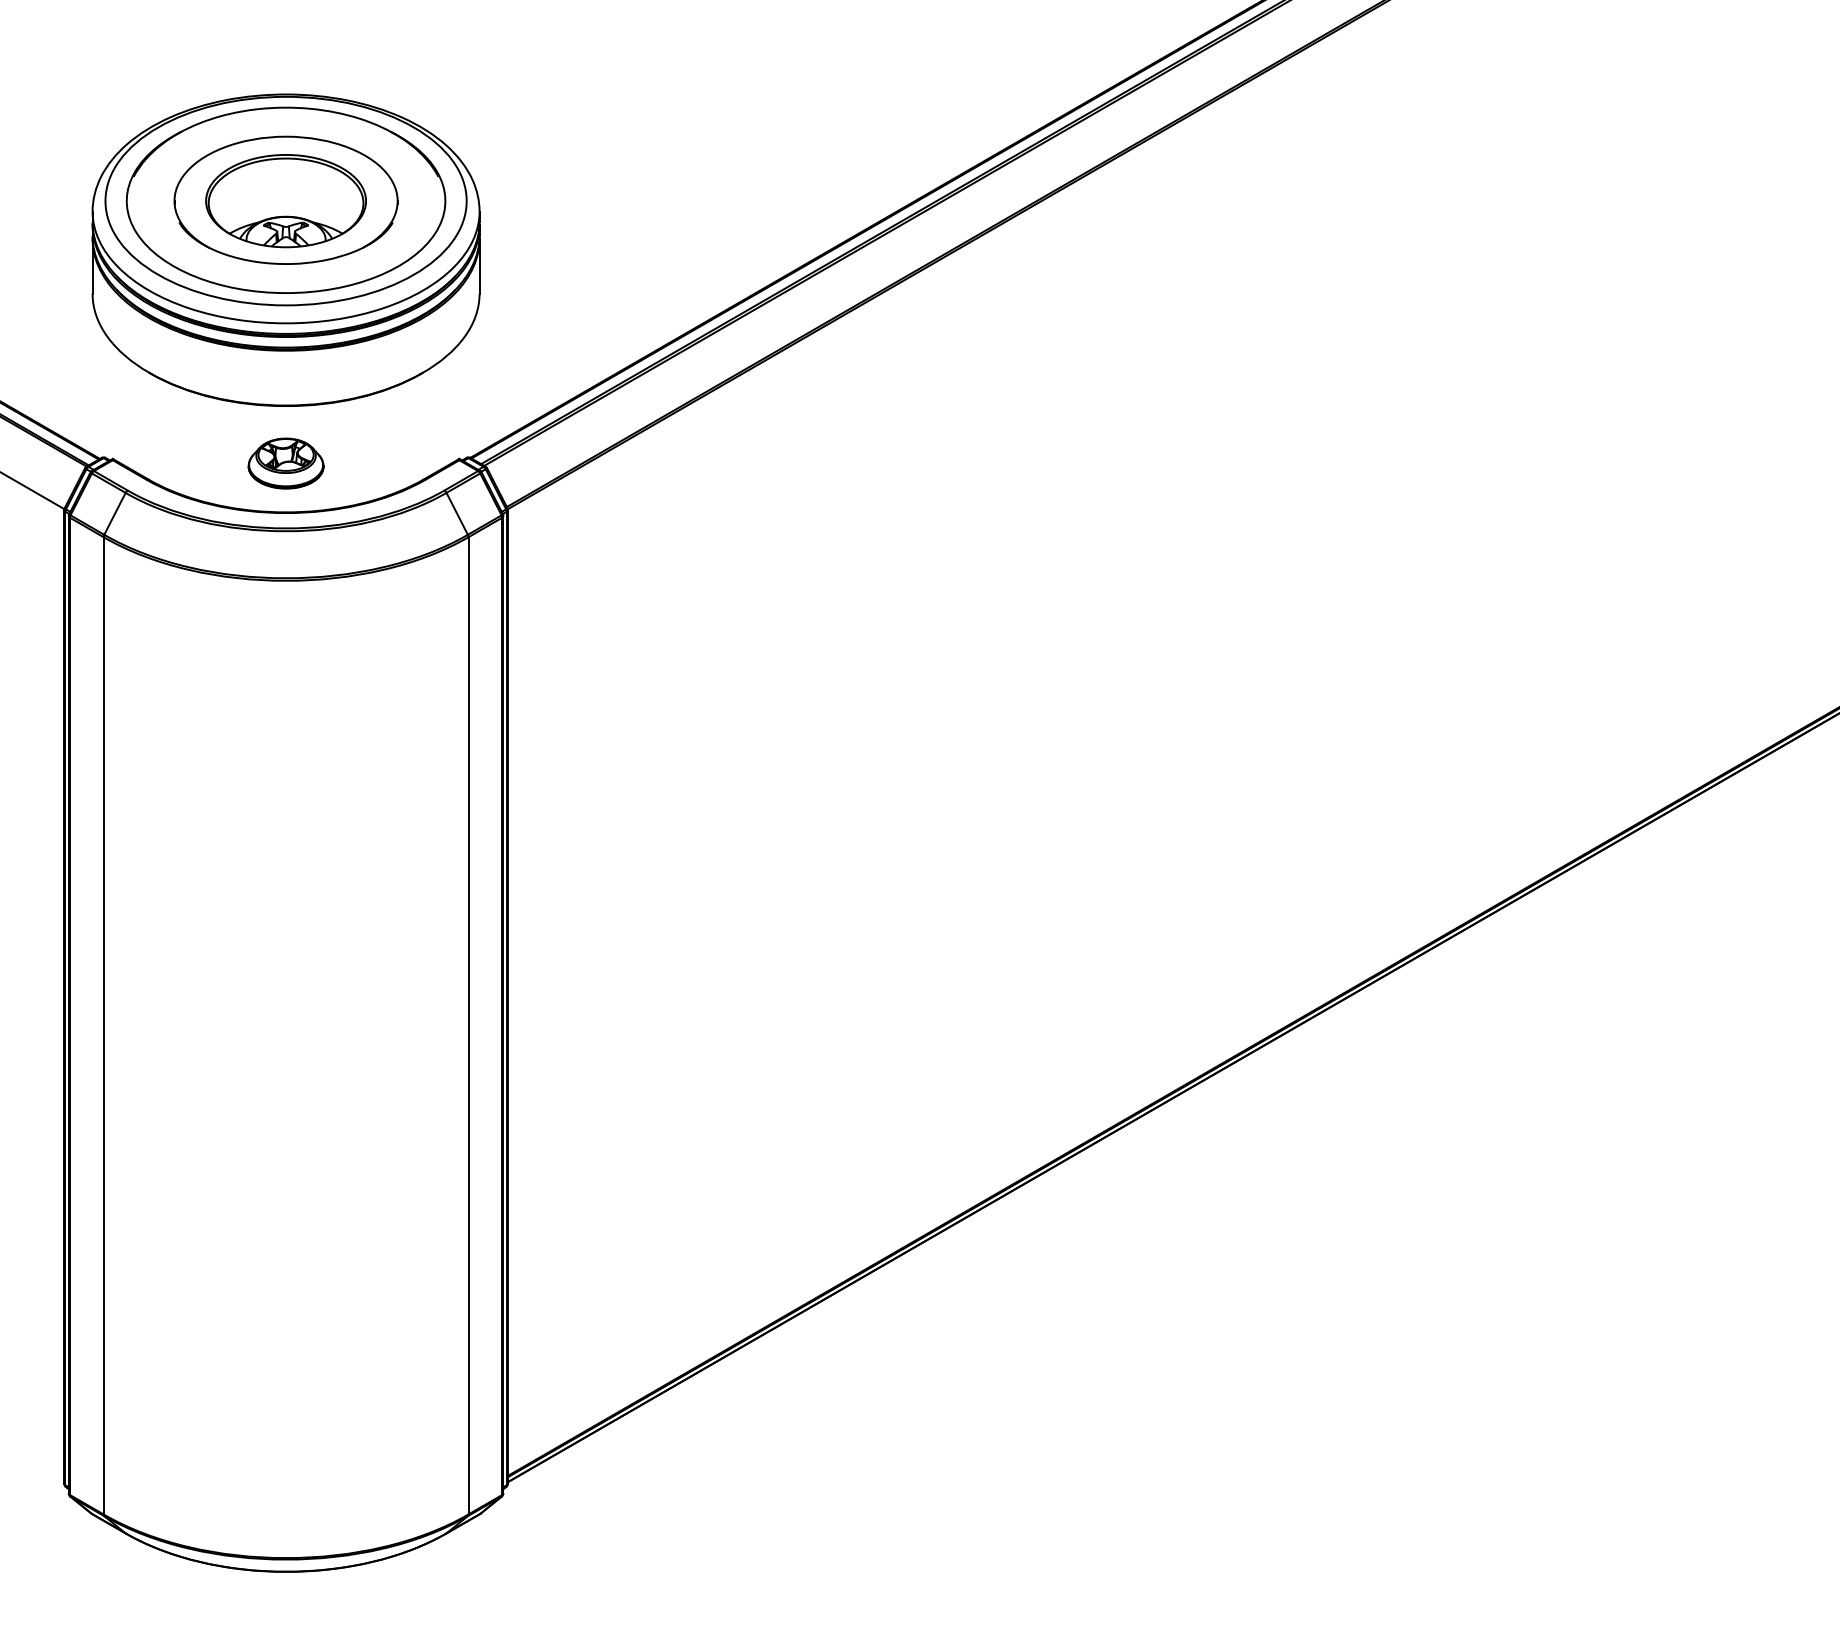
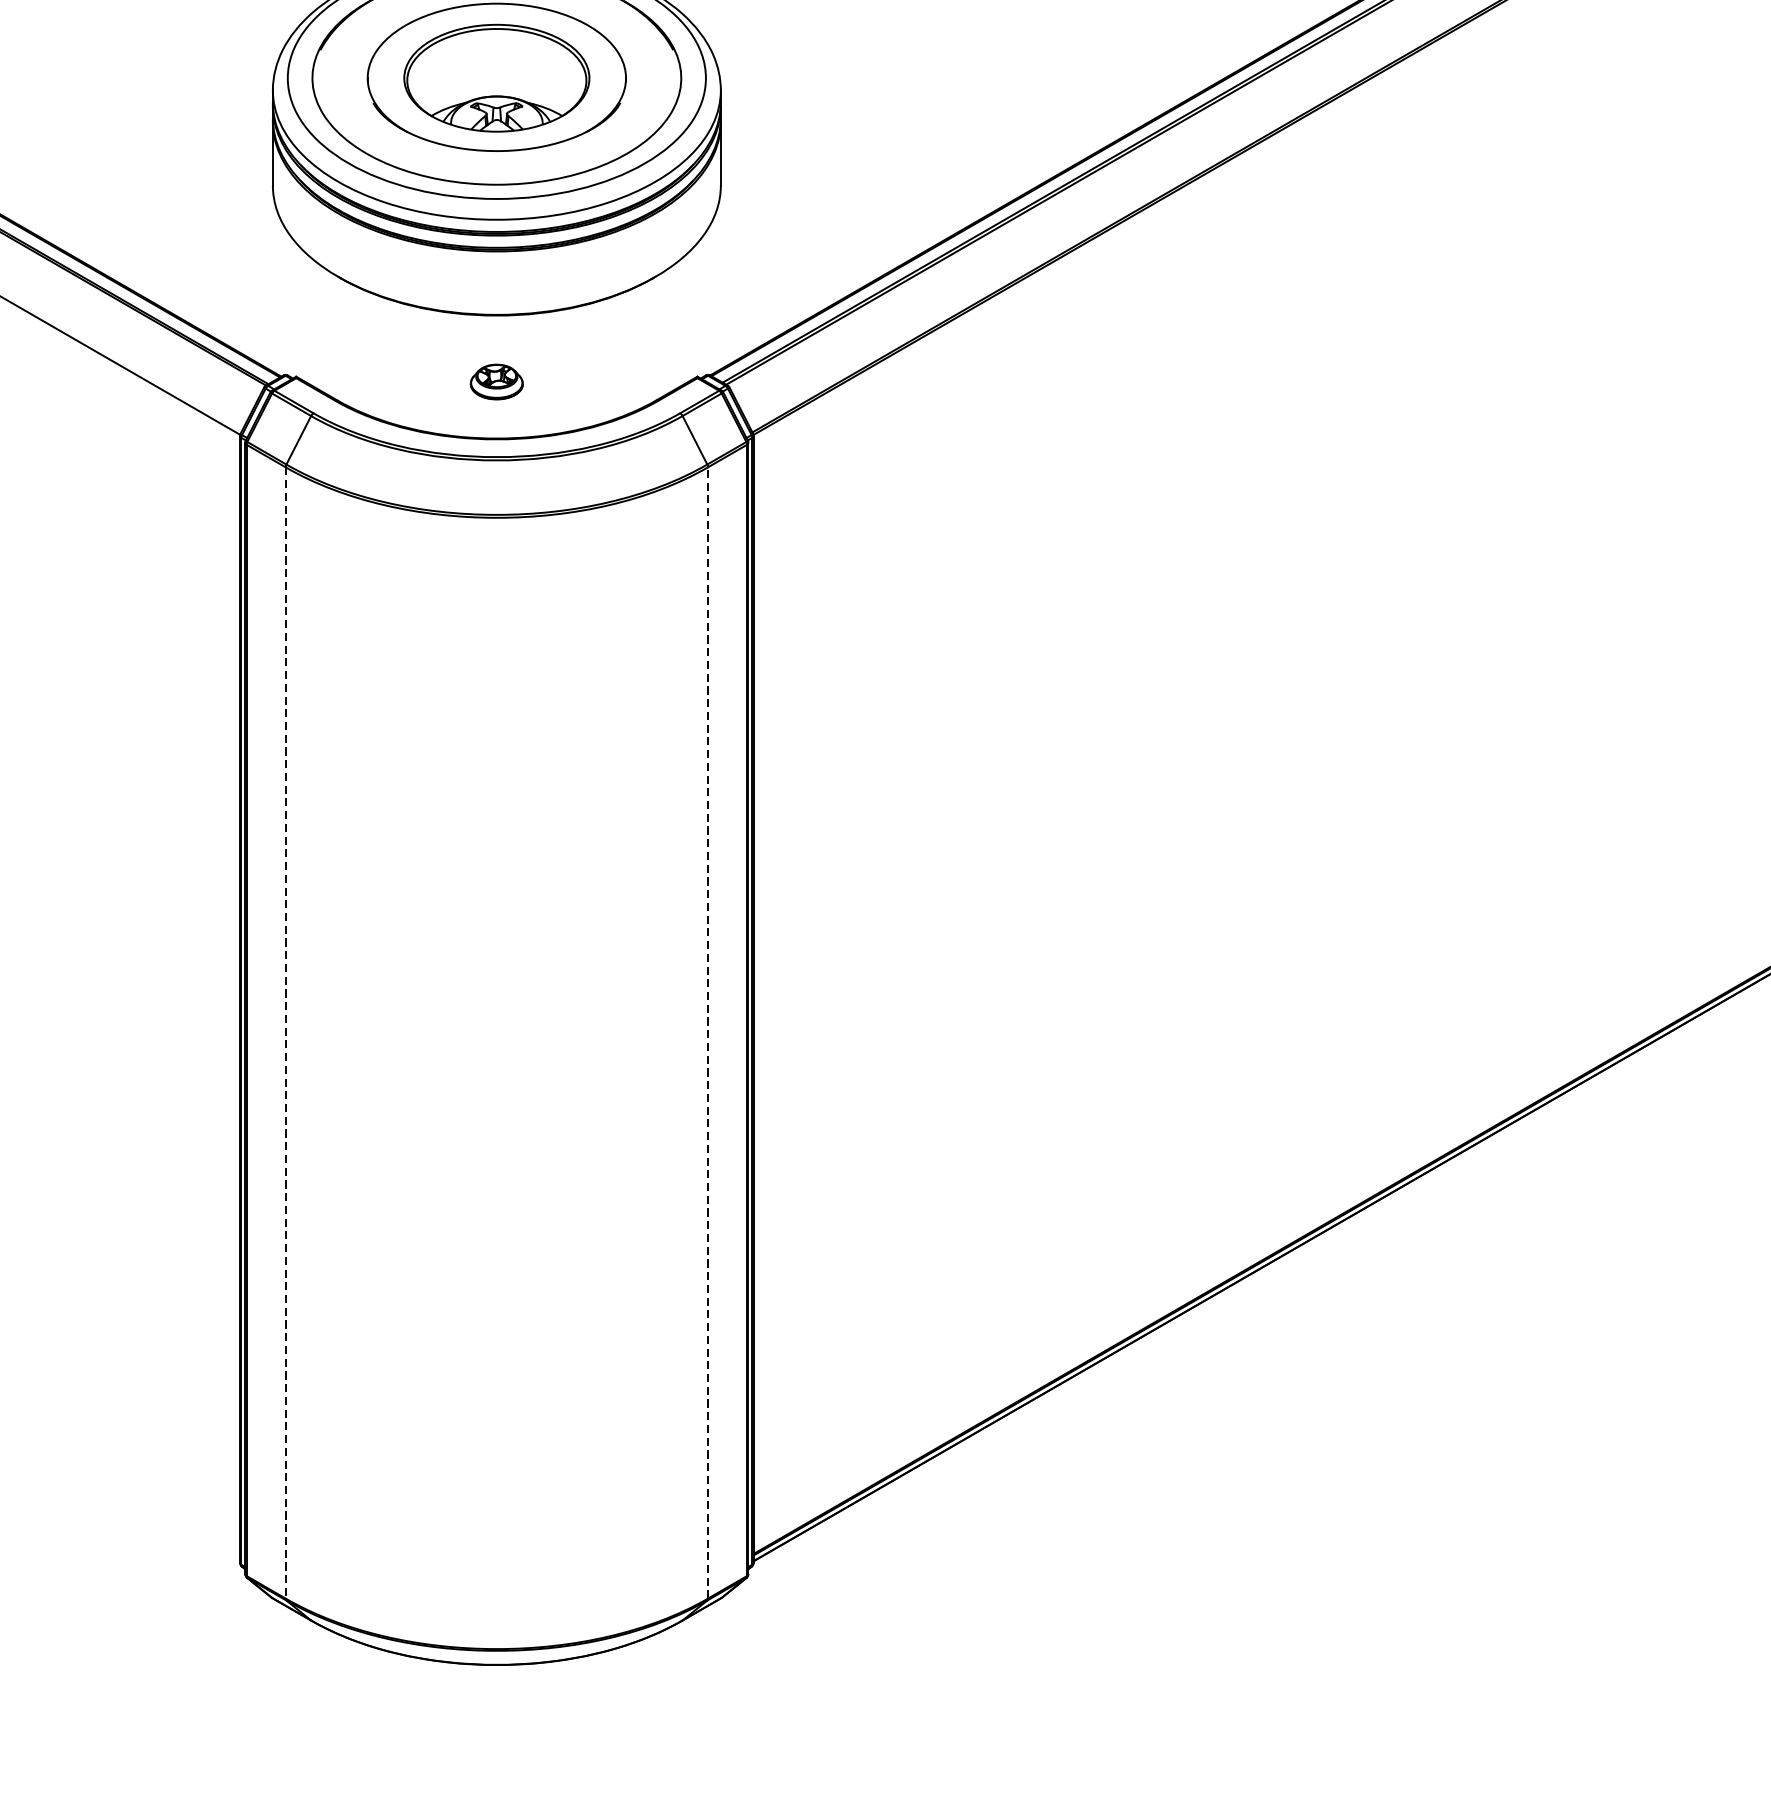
part: (285, 463) -> (496, 381), size x0.6
line: (103, 1025) -> (285, 1032), solid -> dashed
line: (468, 1025) -> (708, 1032), solid -> dashed

